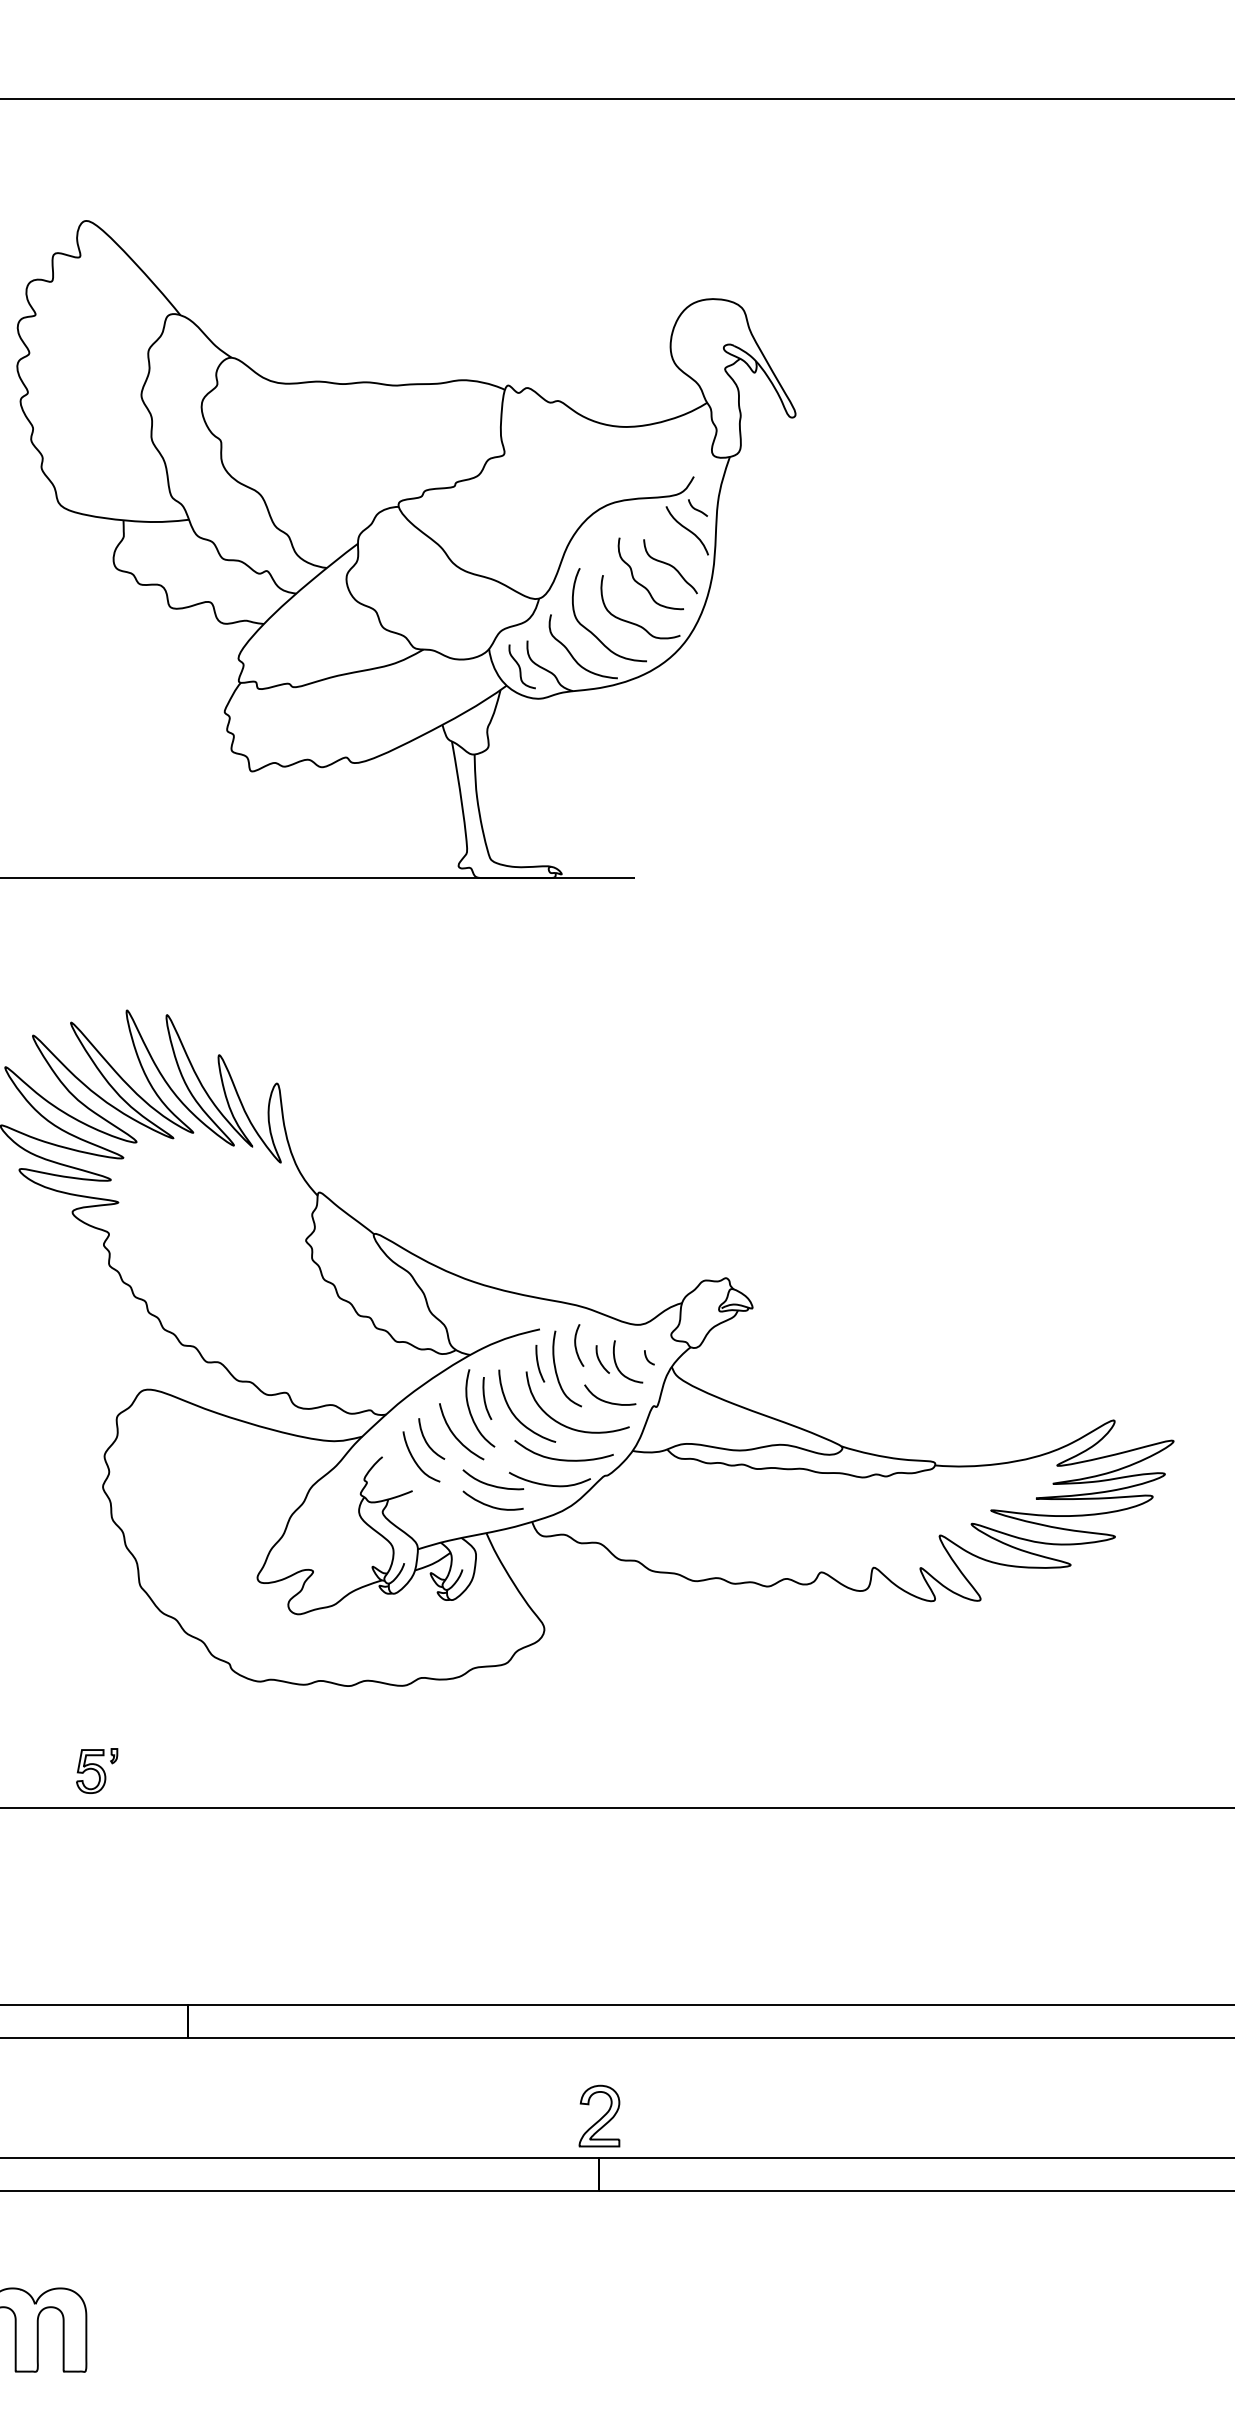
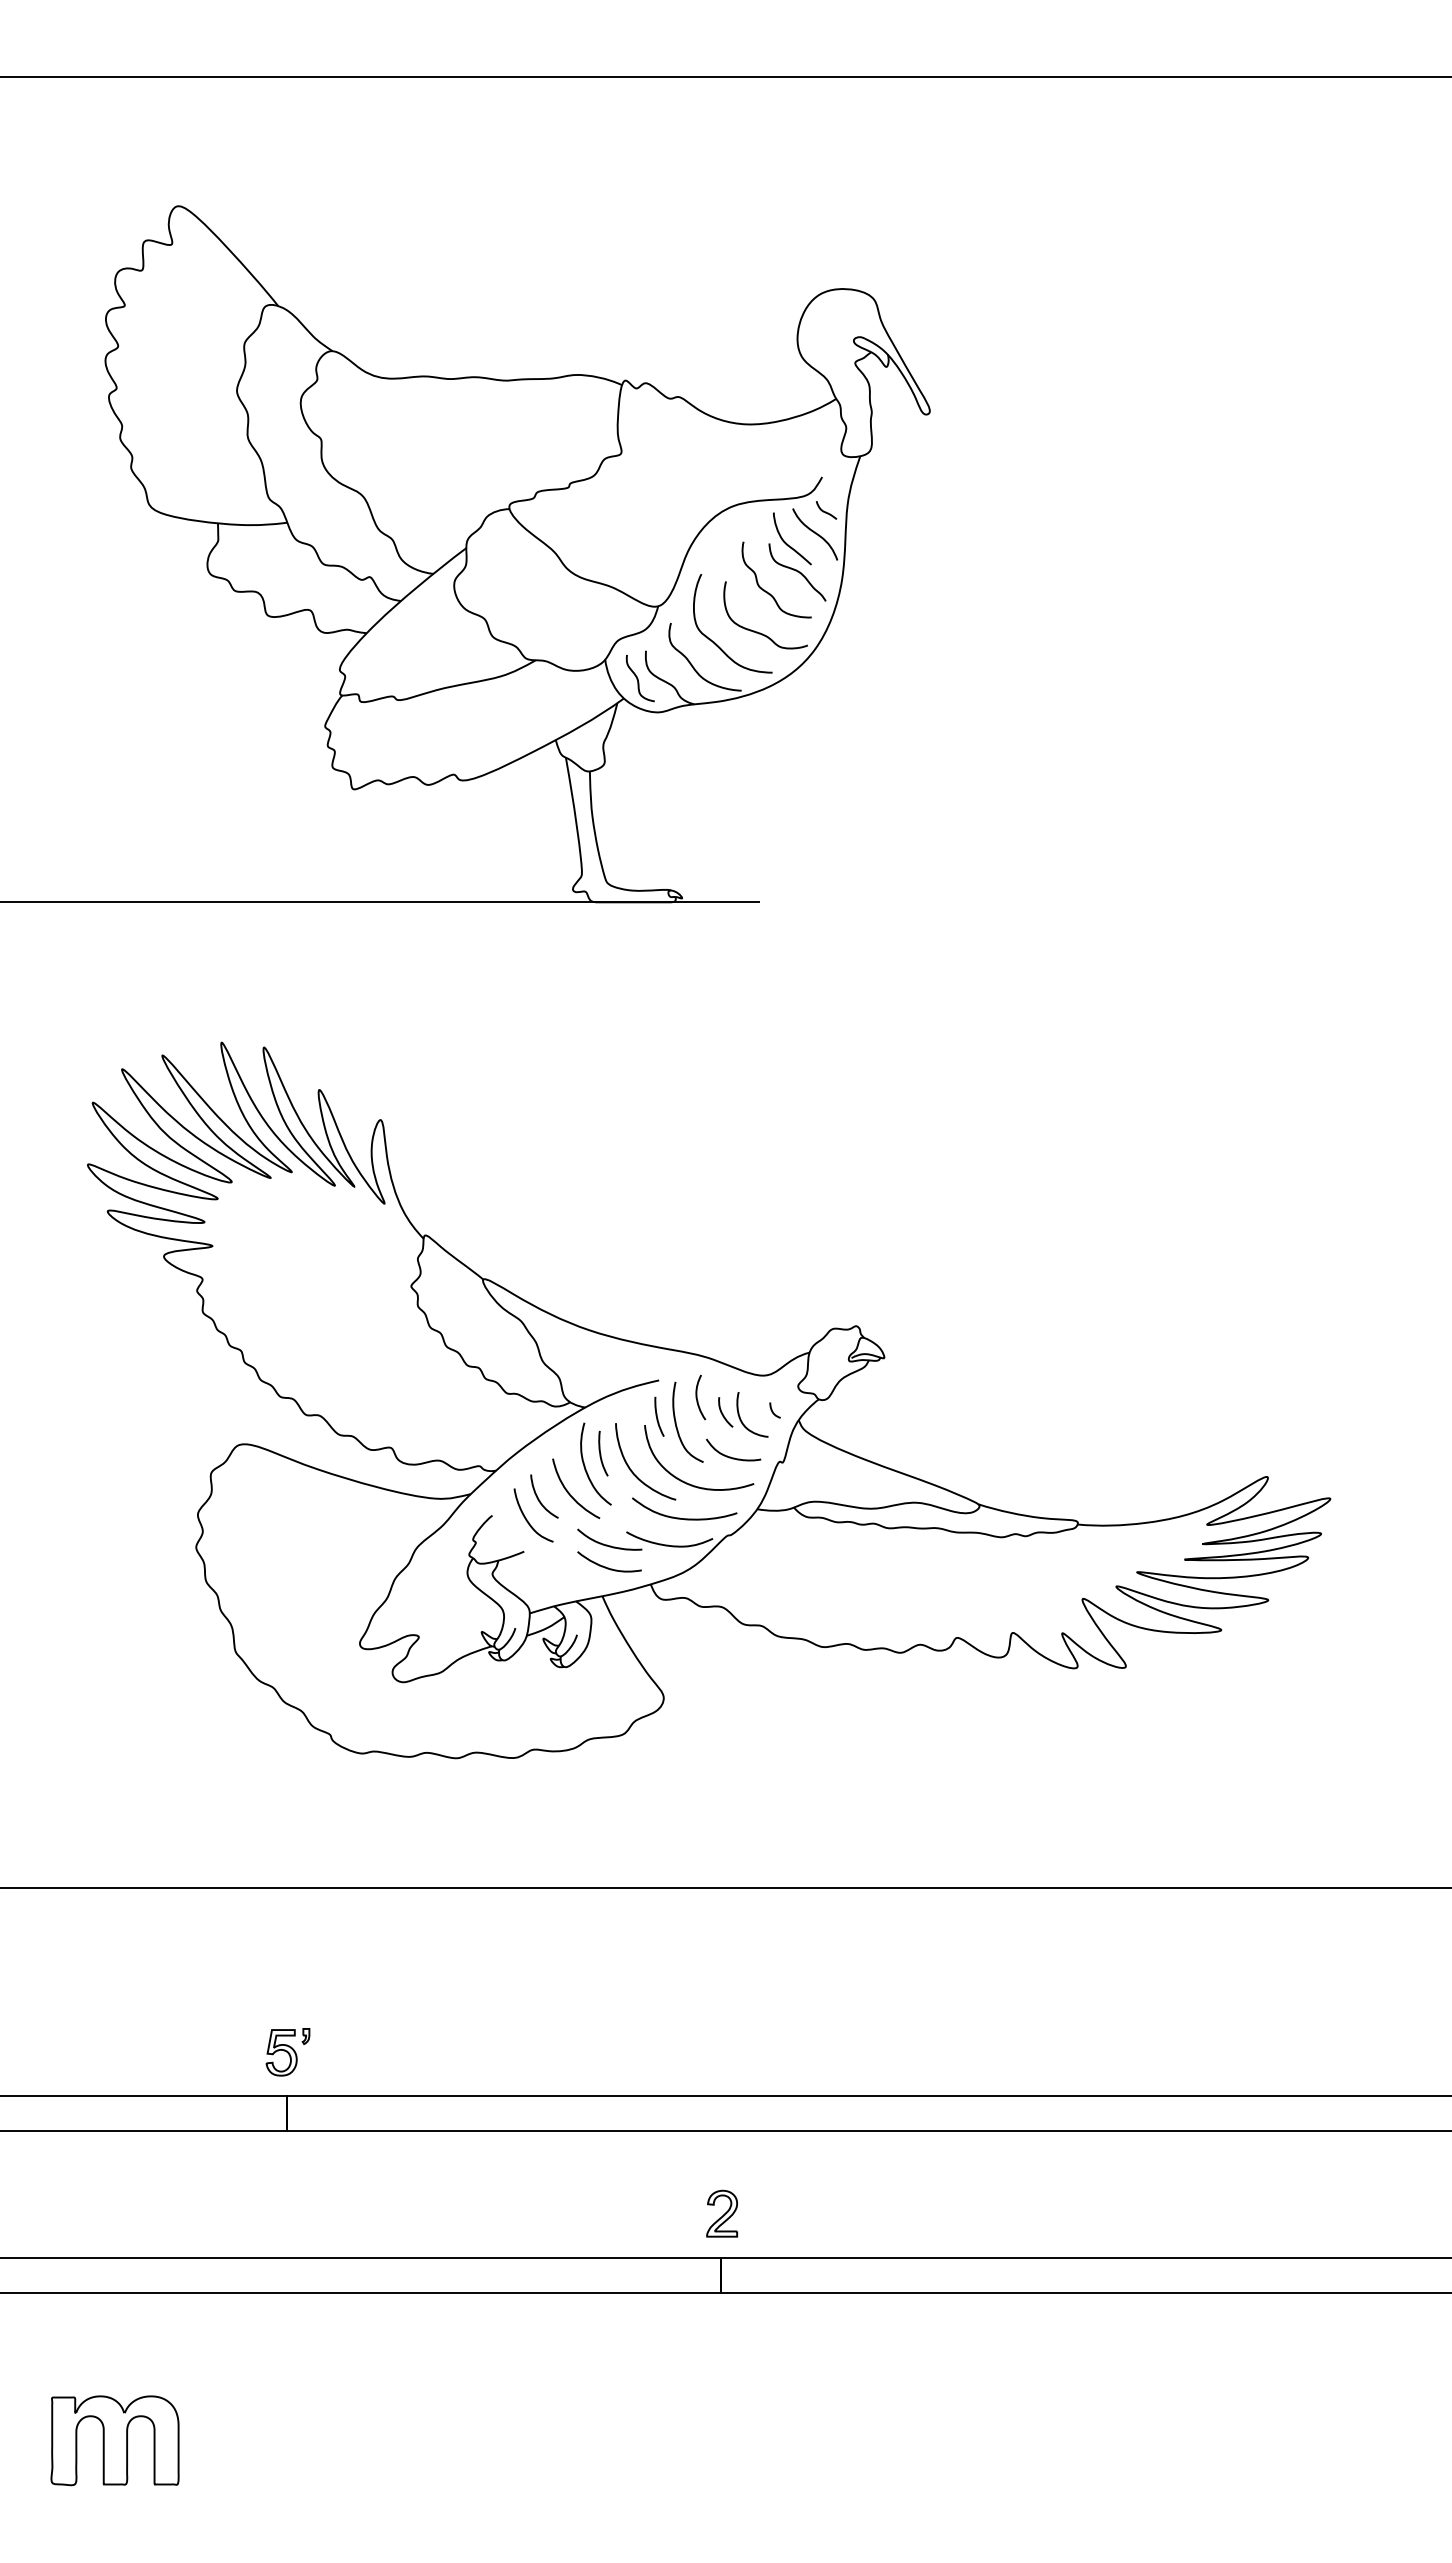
curve: (661, 539) -> (787, 543), added
part: (96, 1771) -> (287, 2052), moved
part: (598, 2115) -> (721, 2213), size x0.71

